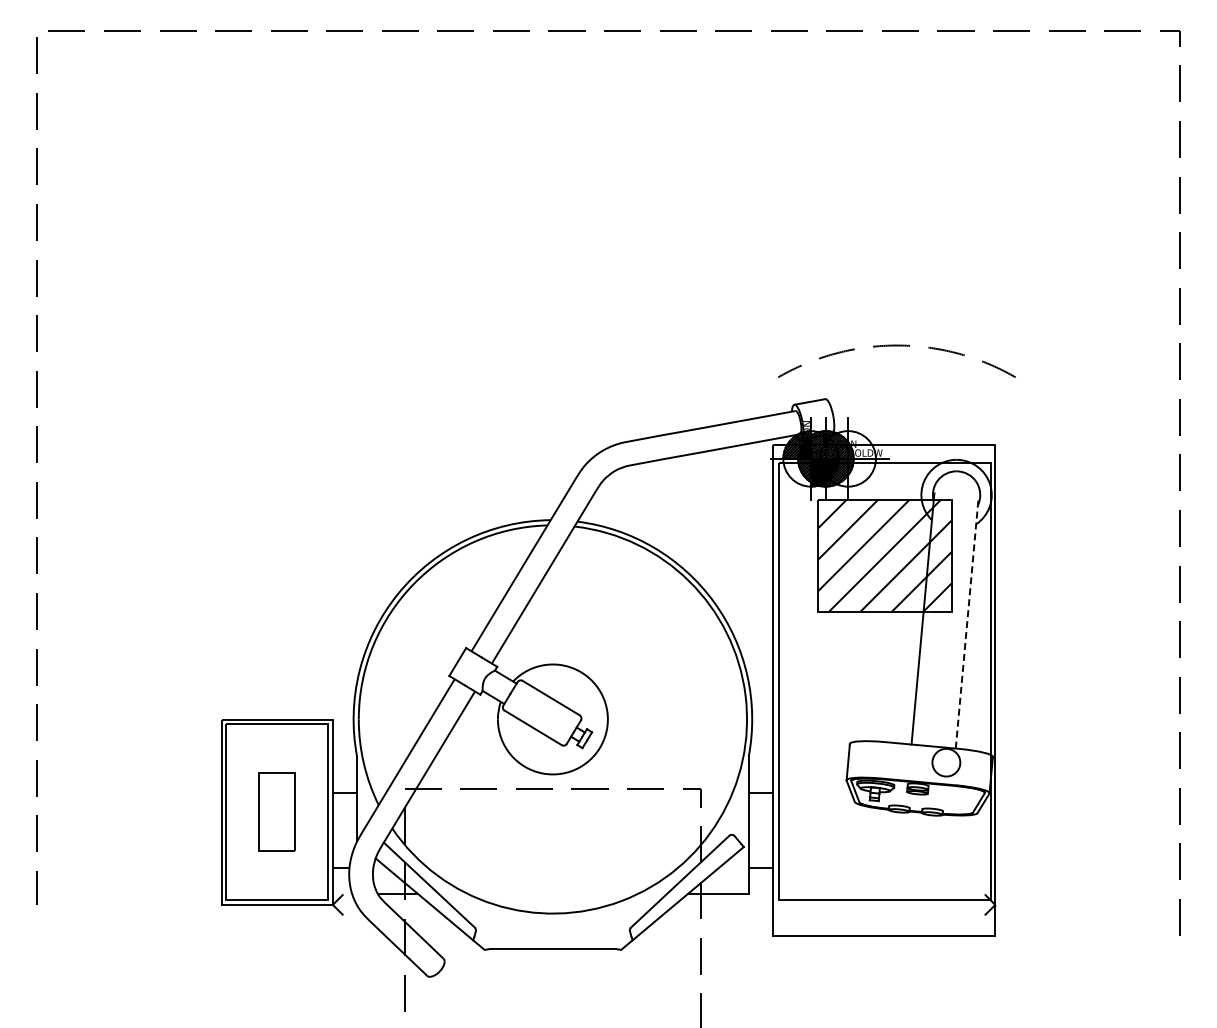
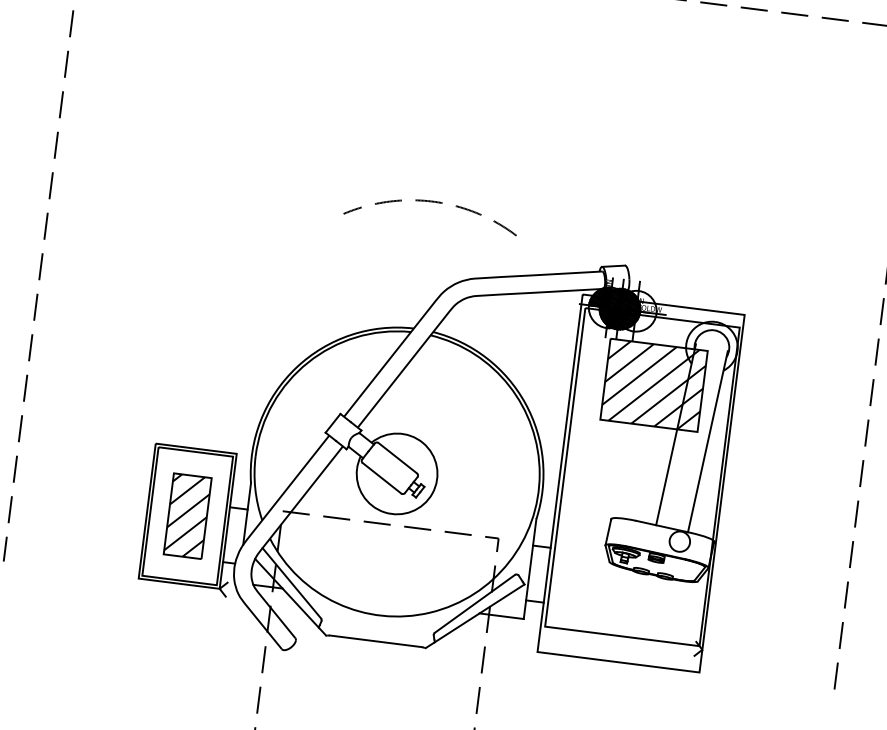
arc: (896, 346) -> (432, 202), moved
line: (967, 622) -> (708, 441), dashed -> solid
part: (276, 812) -> (187, 516), size x1.43

